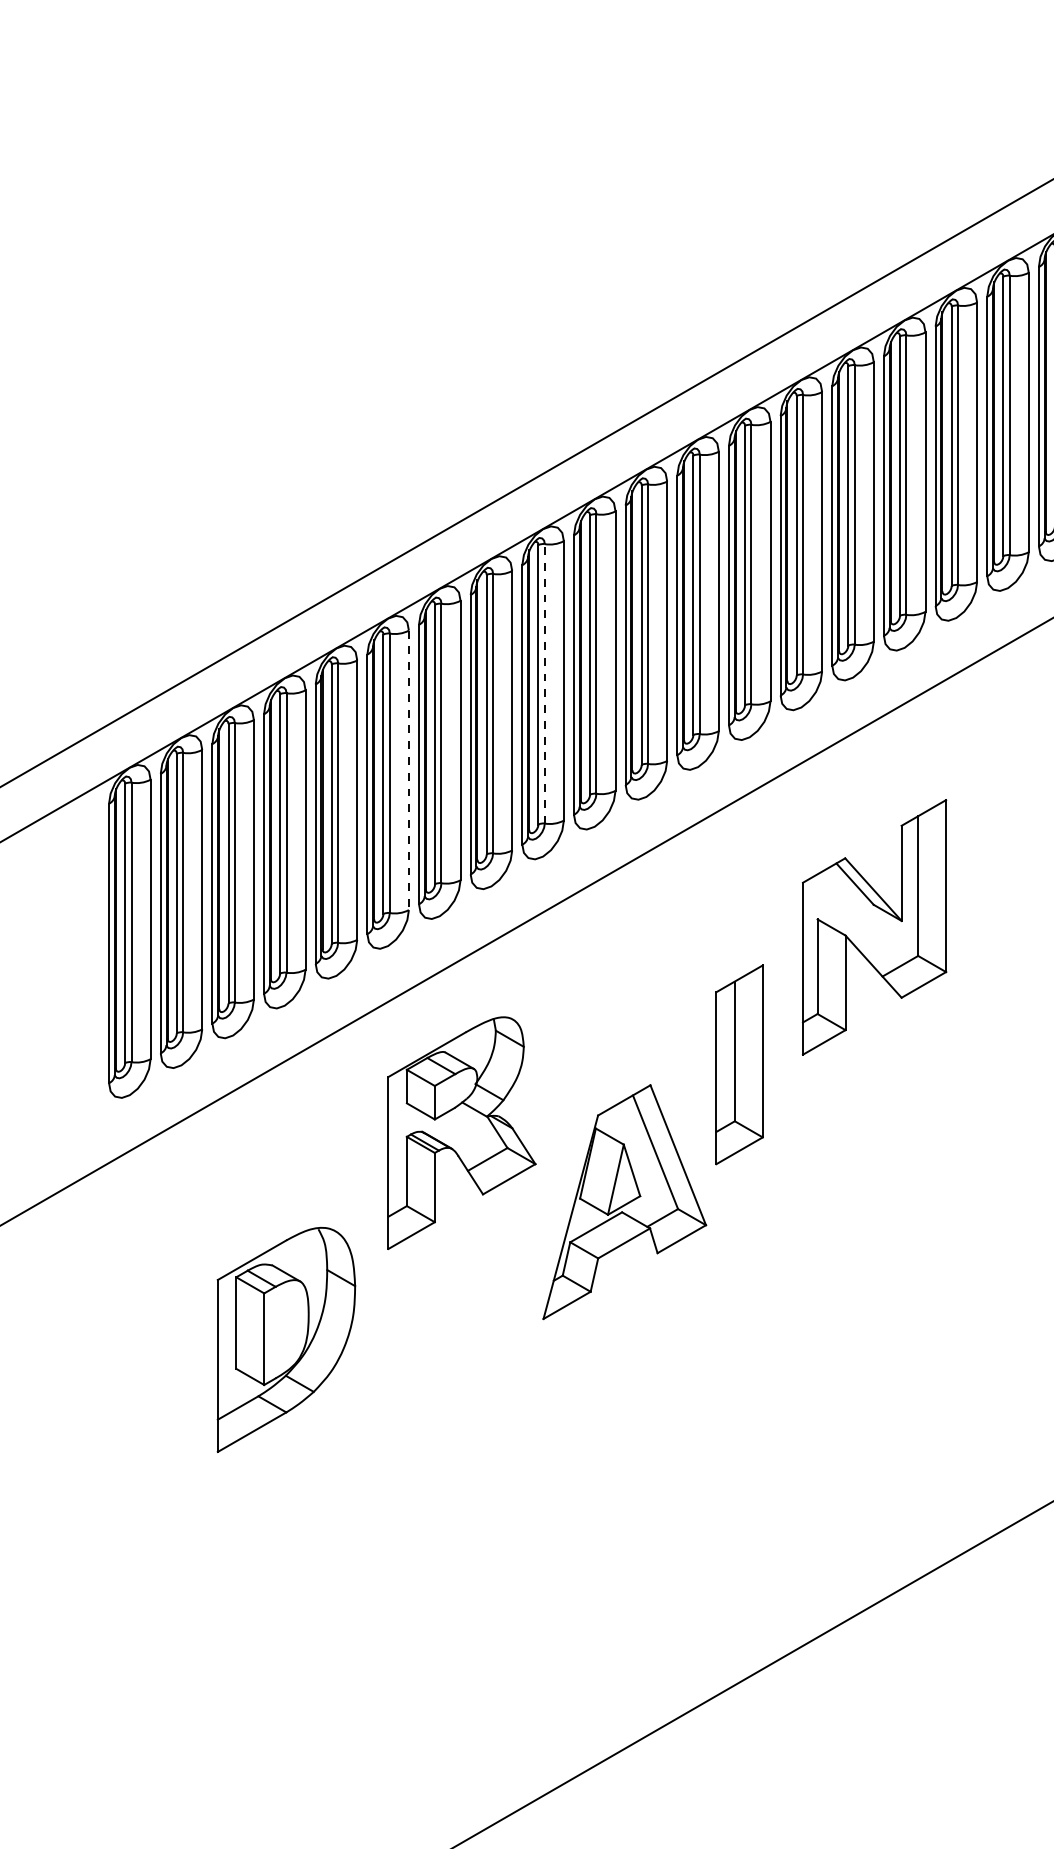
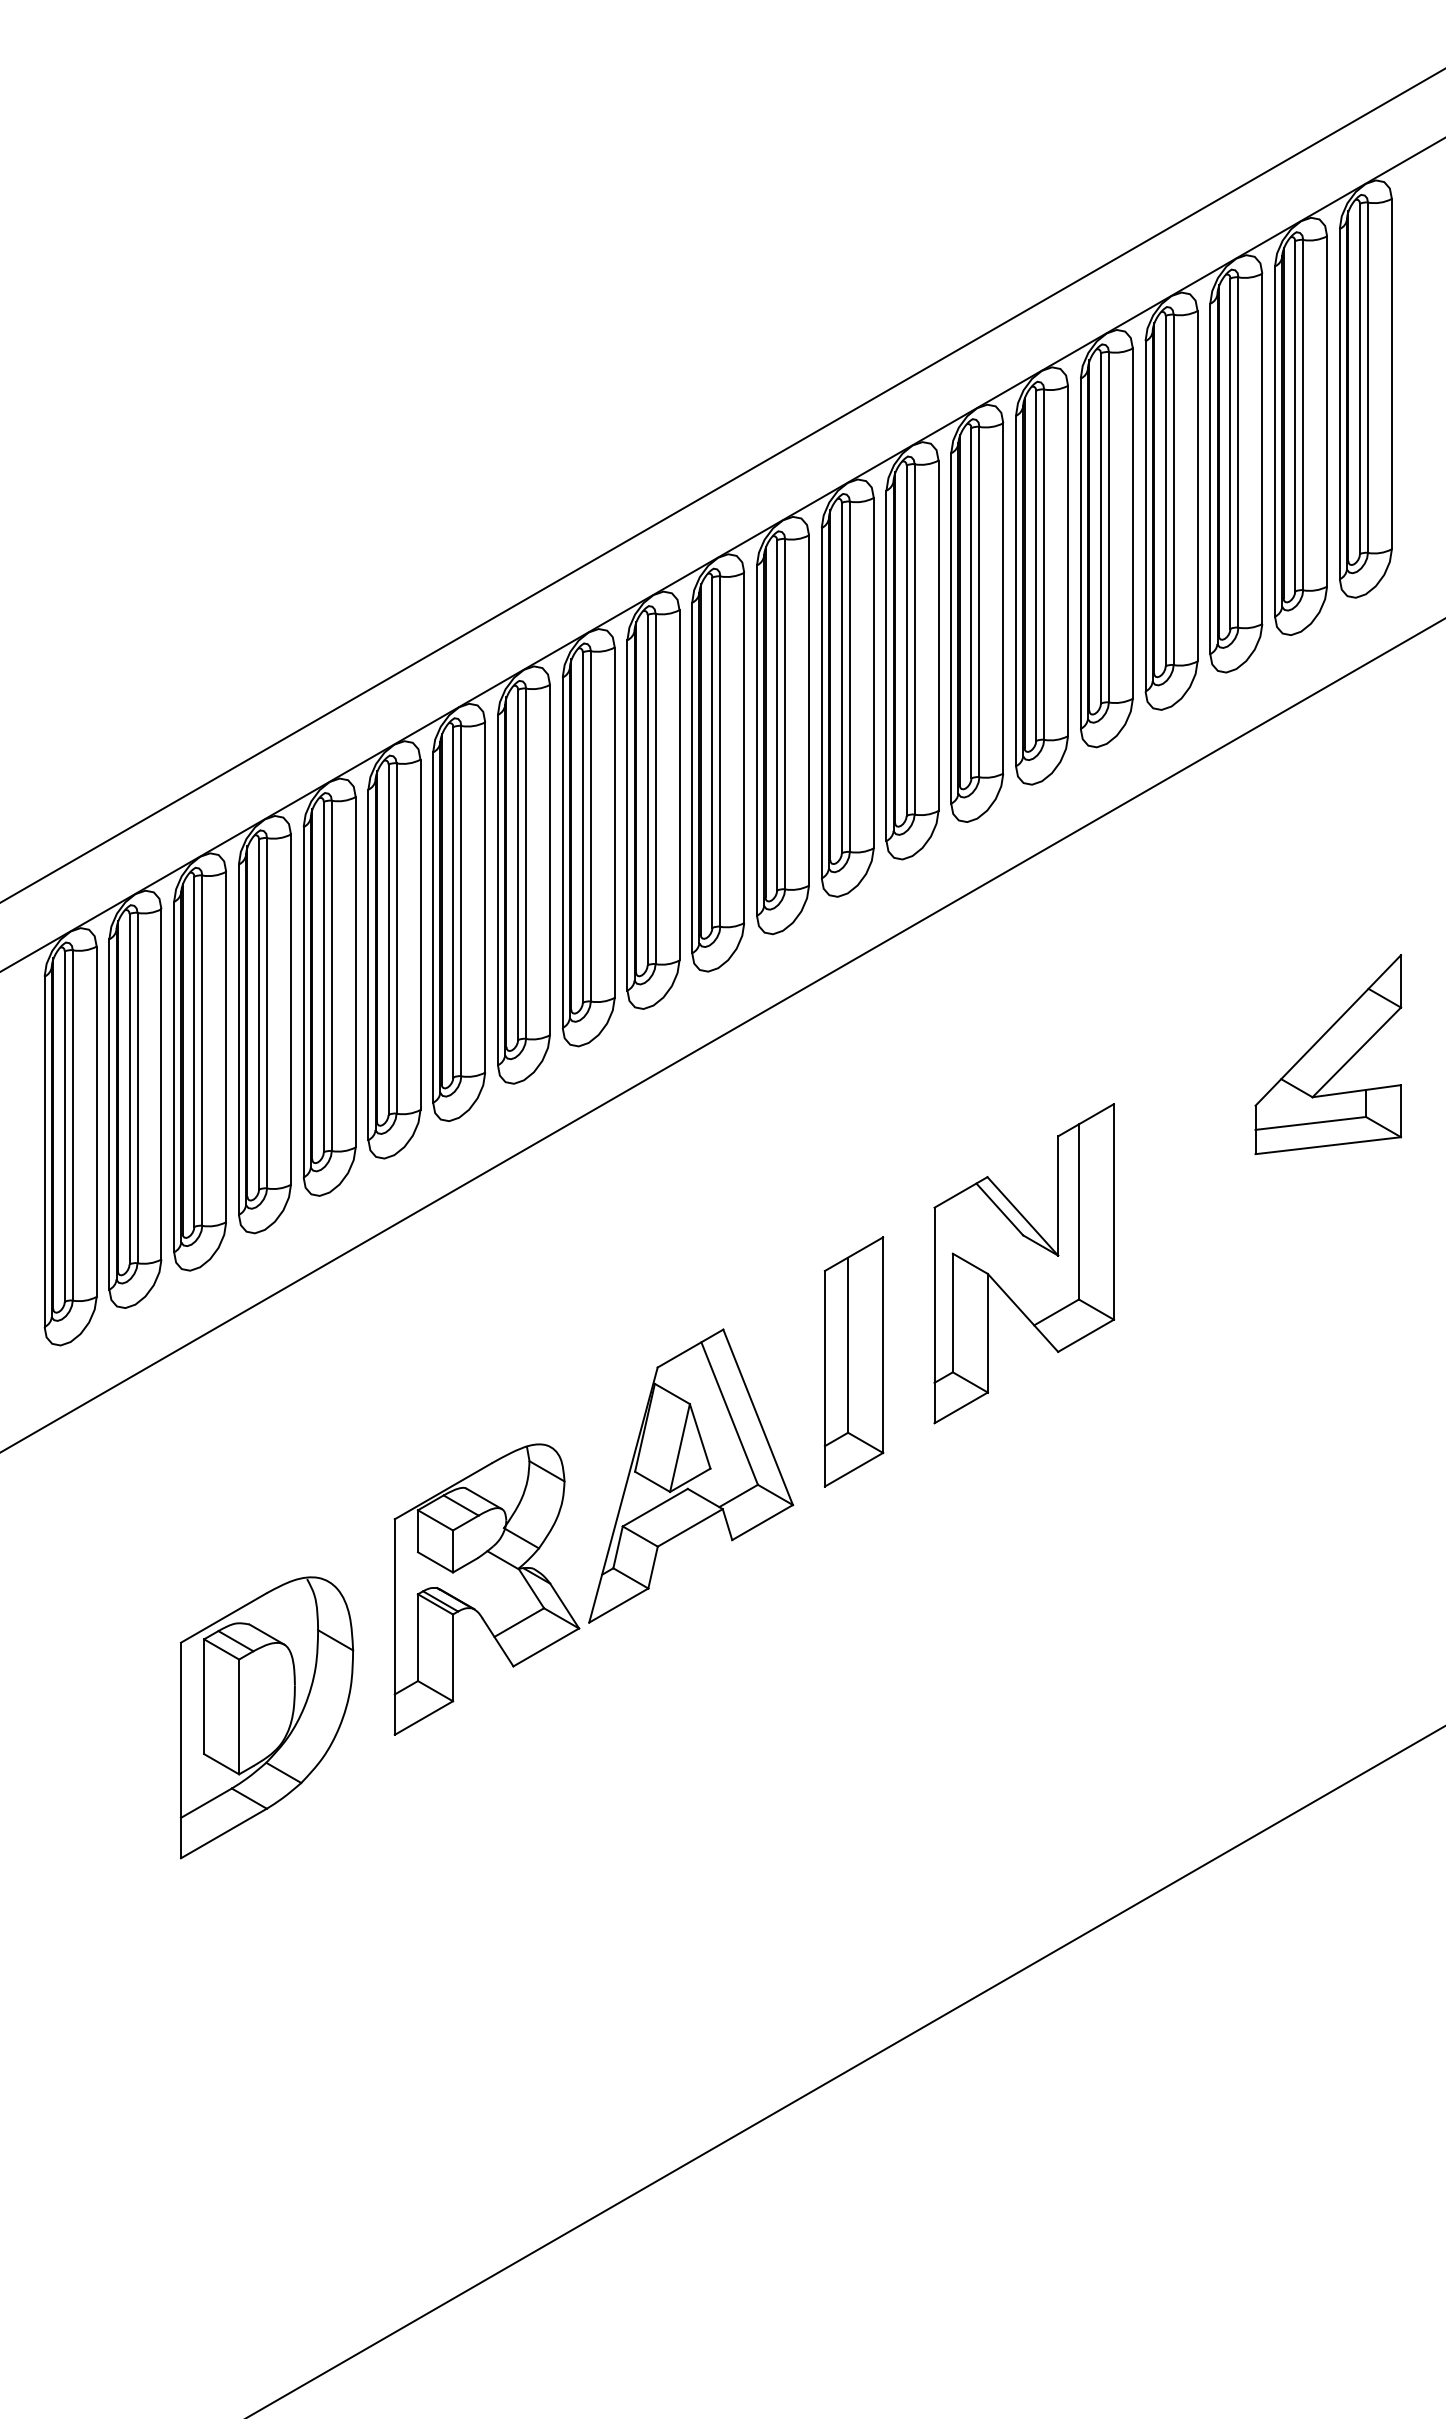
line: (544, 683) -> (590, 825), dashed -> solid
line: (408, 770) -> (420, 935), dashed -> solid
part: (874, 927) -> (1024, 1263), moved
part: (739, 1064) -> (853, 1361), moved
part: (461, 1133) -> (486, 1589), moved
part: (286, 1339) -> (266, 1717), moved

